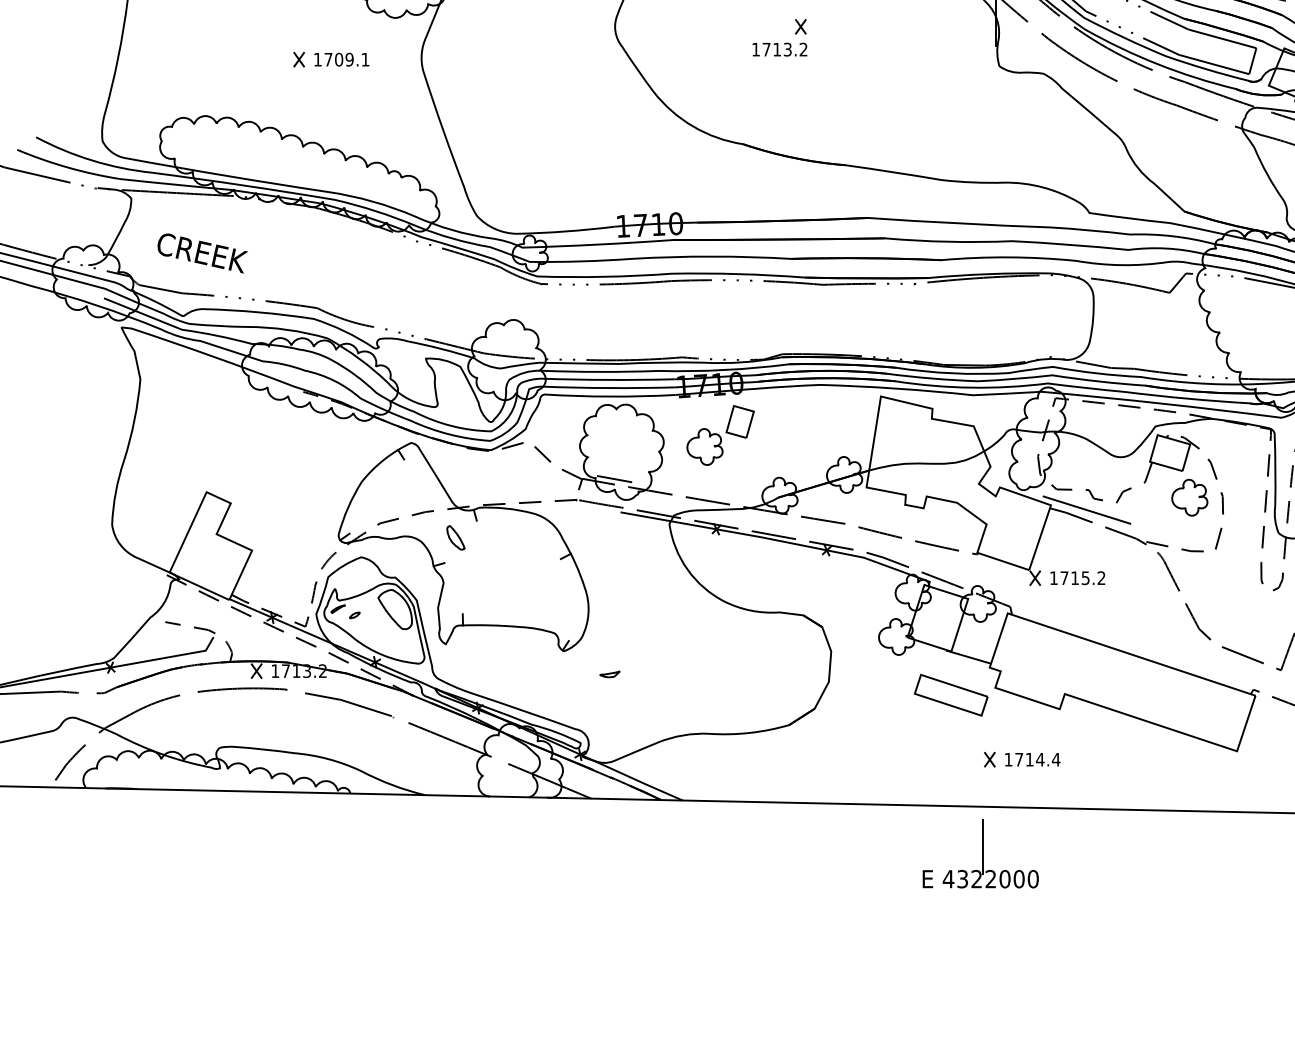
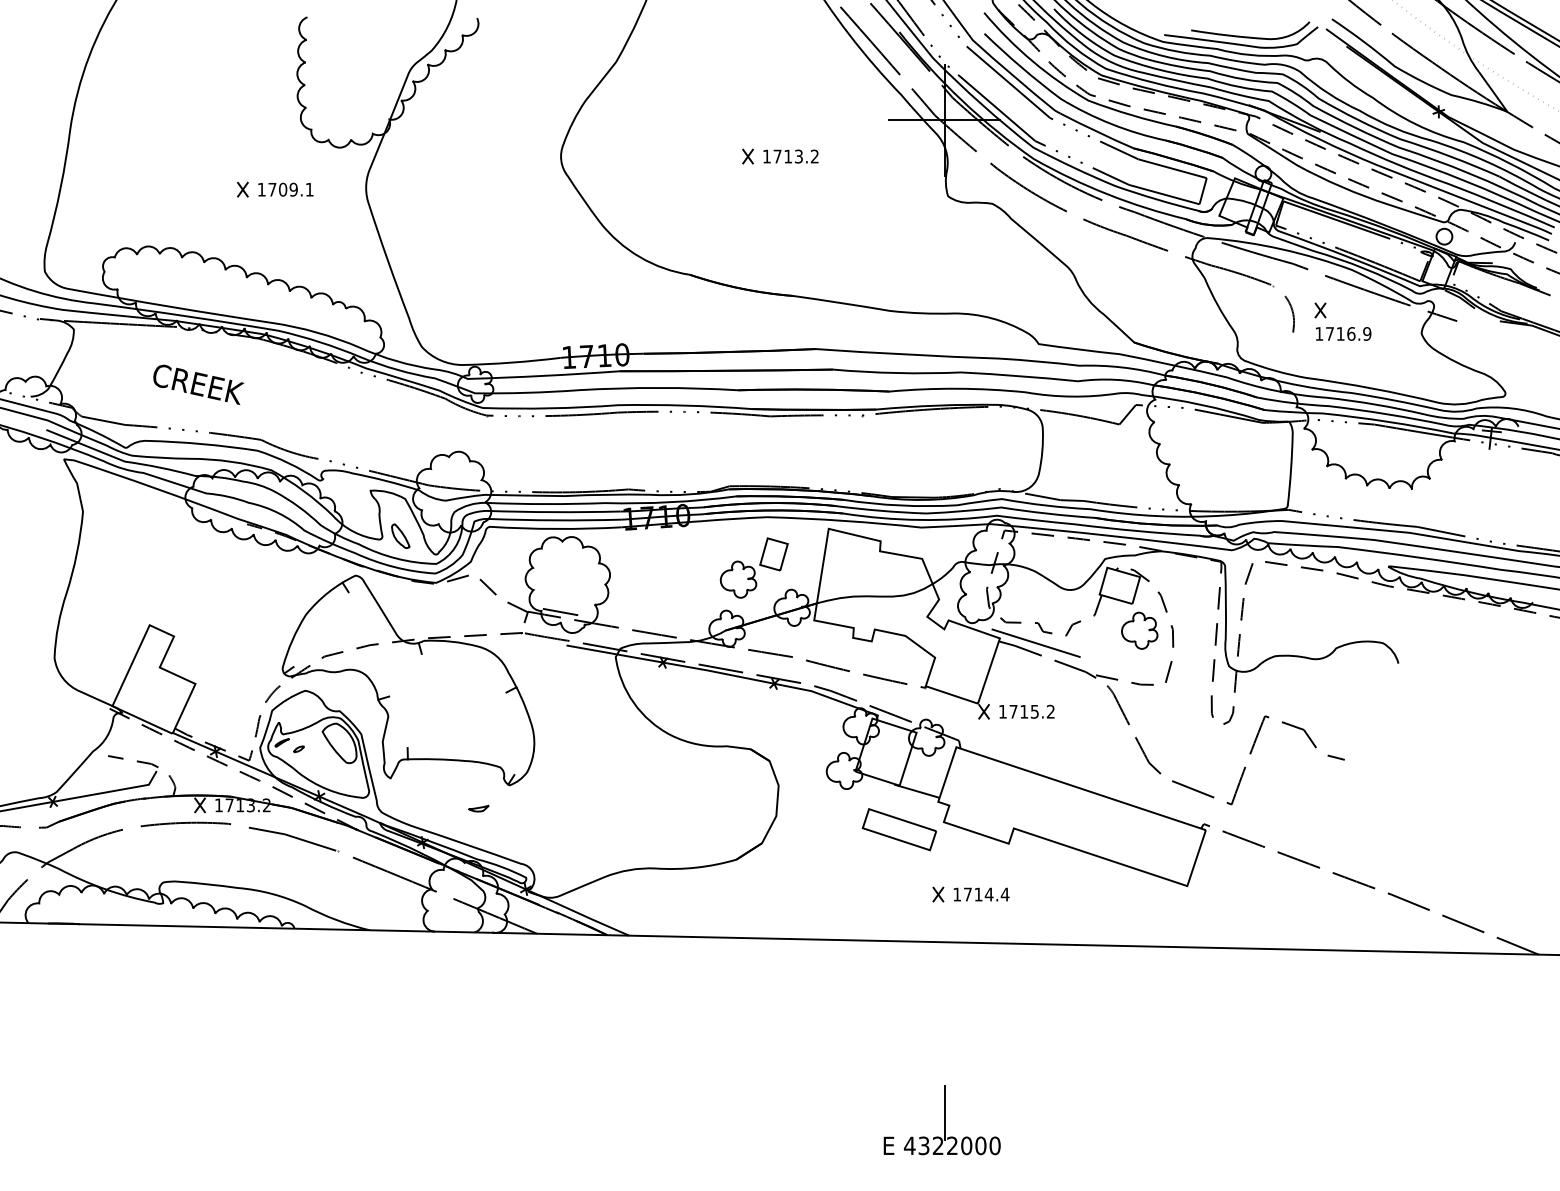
text: (779, 49) -> (790, 156), moved
text: (202, 253) -> (198, 384), moved
part: (719, 434) -> (753, 567), moved
part: (455, 537) -> (400, 535), moved
part: (609, 674) -> (478, 808), moved
part: (980, 853) -> (941, 1120), moved

